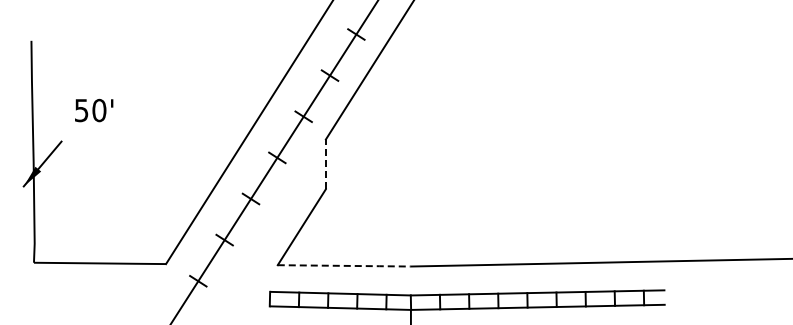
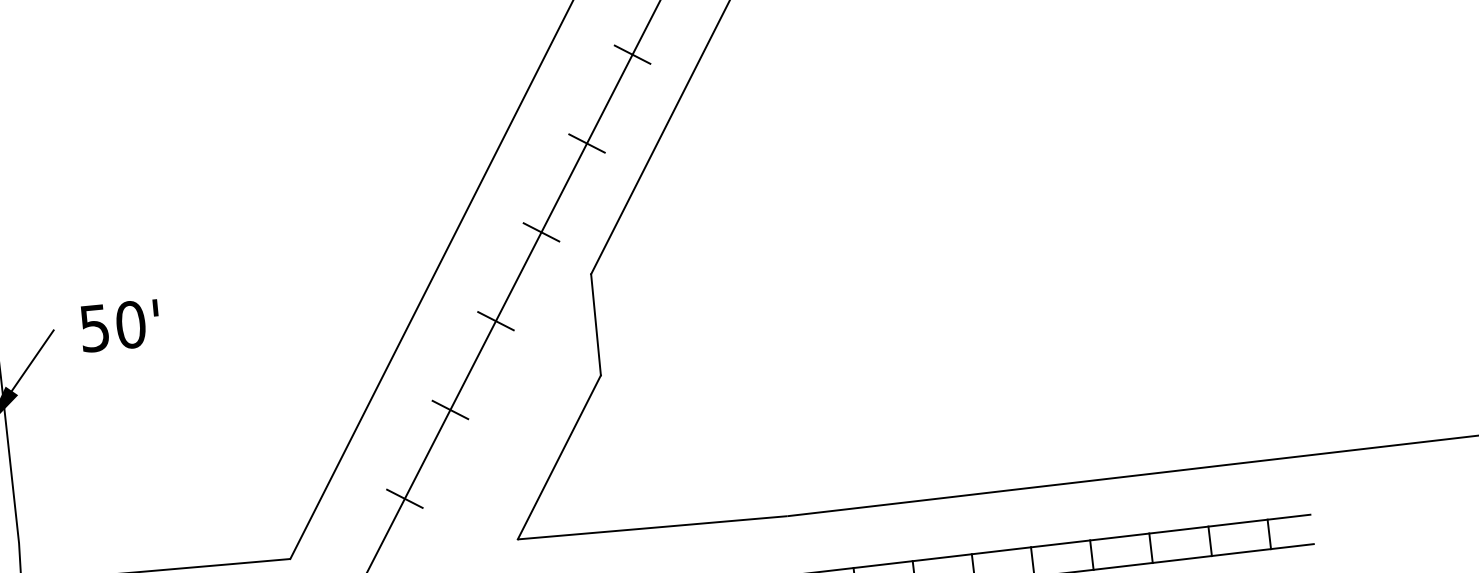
text: (94, 110) -> (120, 325), moved
line: (325, 164) -> (595, 325), dashed -> solid
line: (345, 265) -> (655, 526), dashed -> solid

